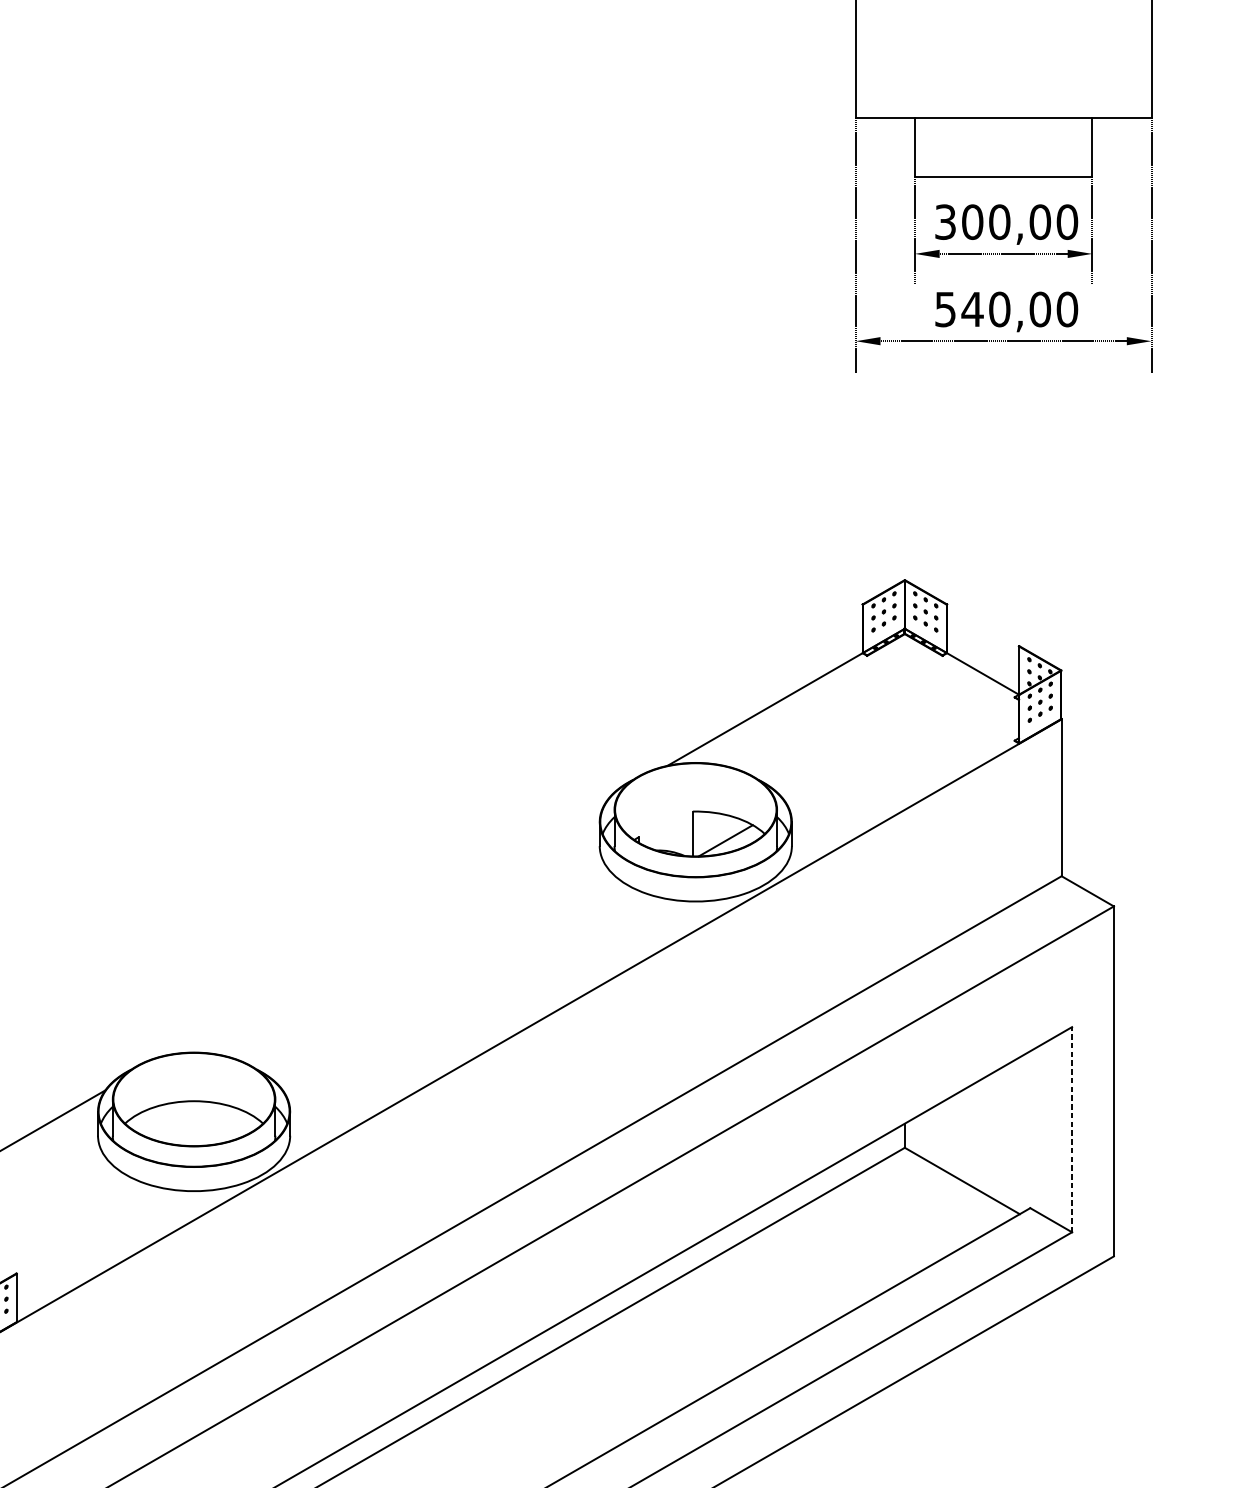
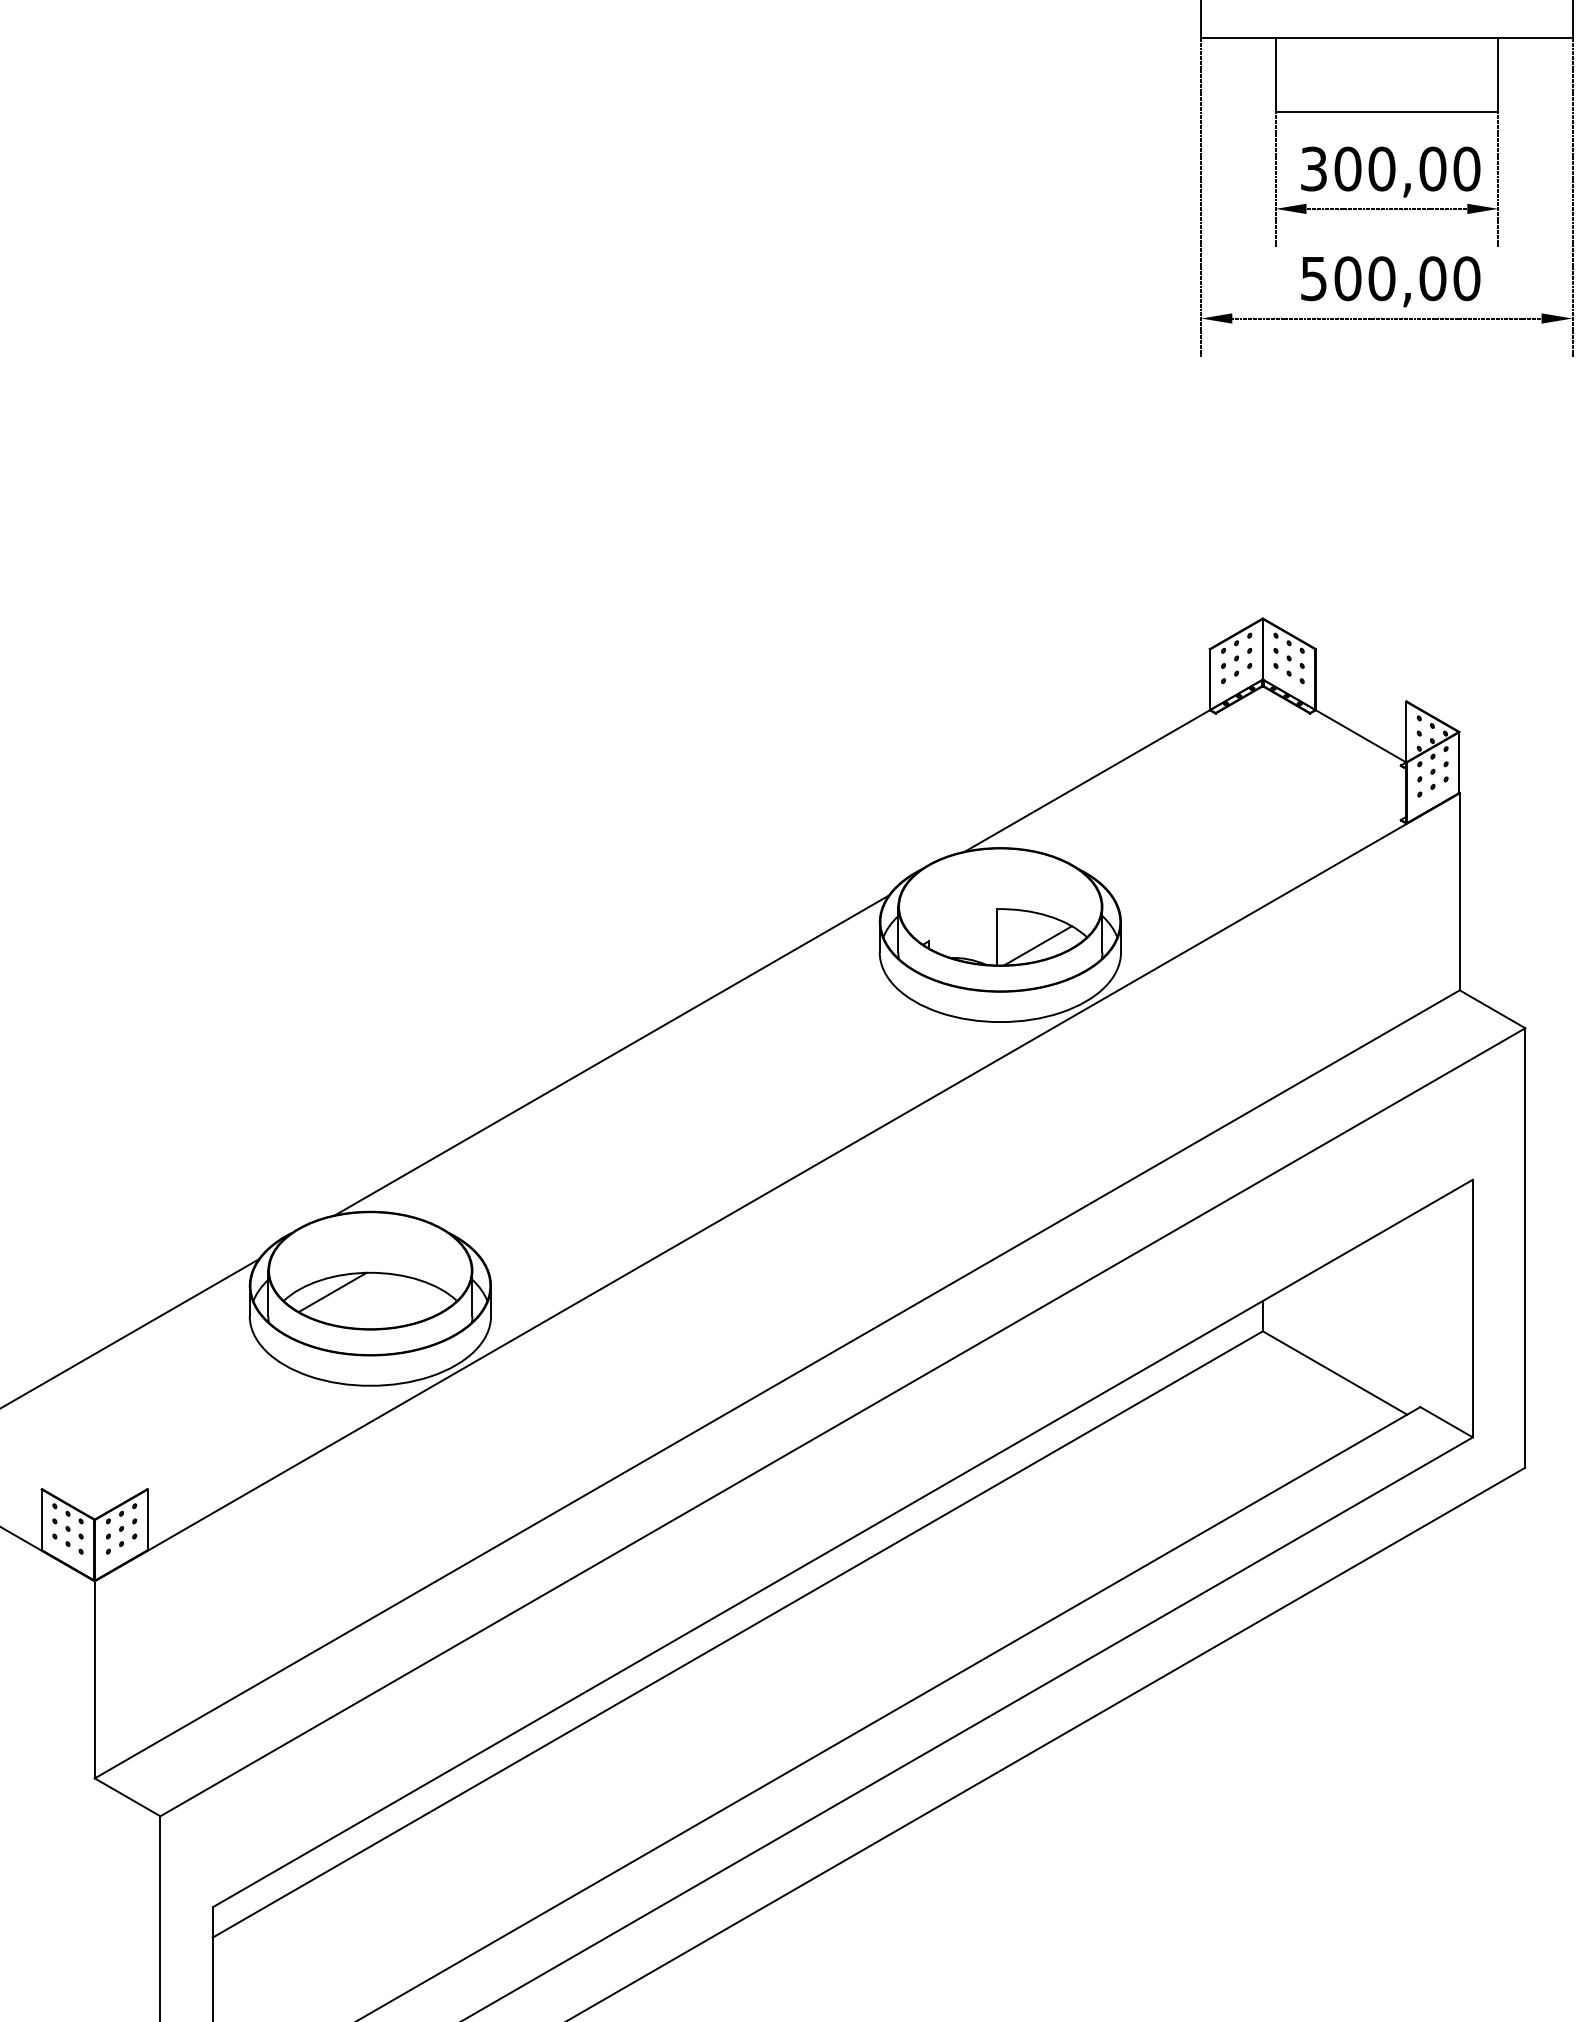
text: (972, 309) -> (1347, 278), 540,00 -> 500,00
line: (386, 928) -> (611, 1055), added
line: (163, 1116) -> (332, 1292), added
line: (1071, 1129) -> (1472, 1308), dashed -> solid

